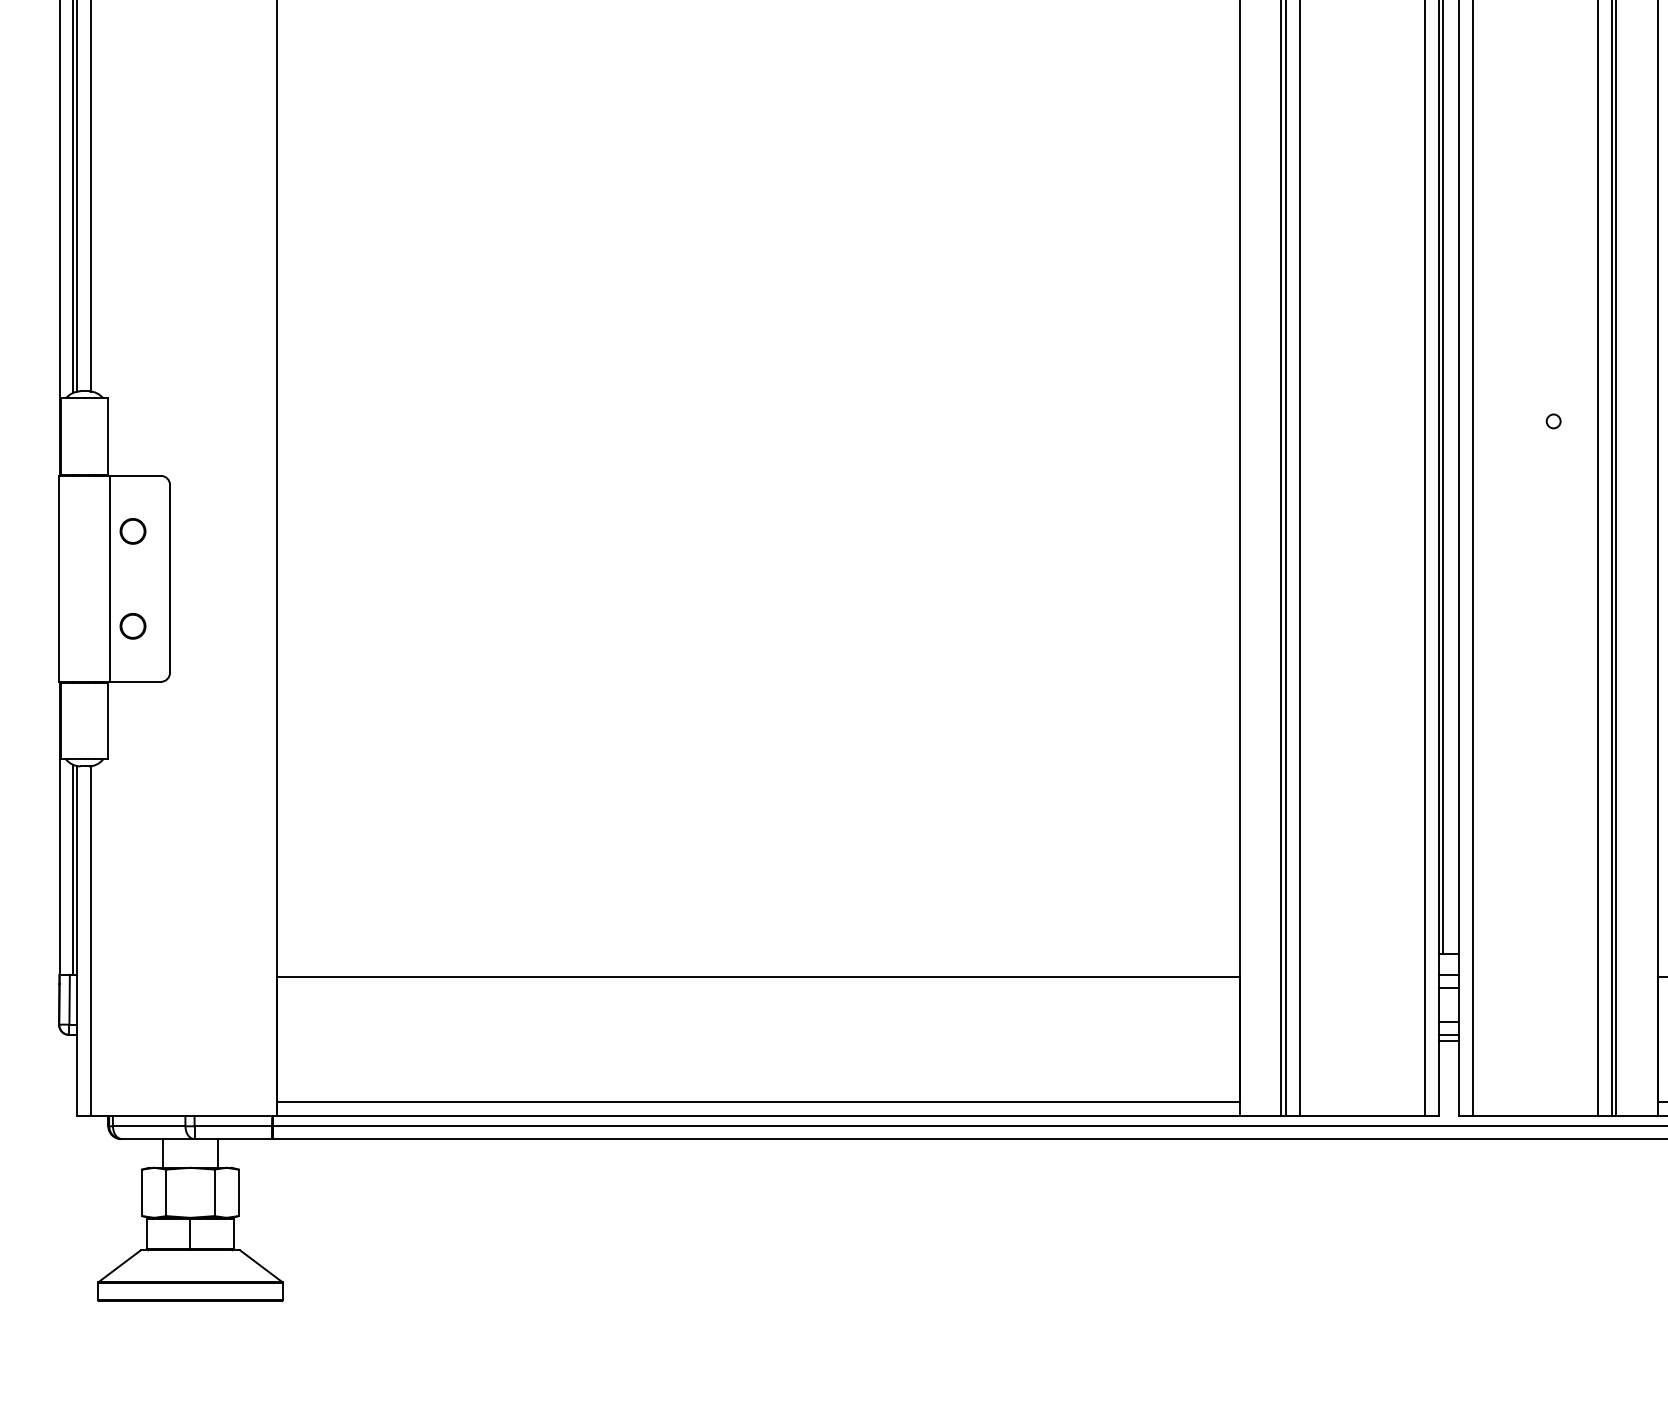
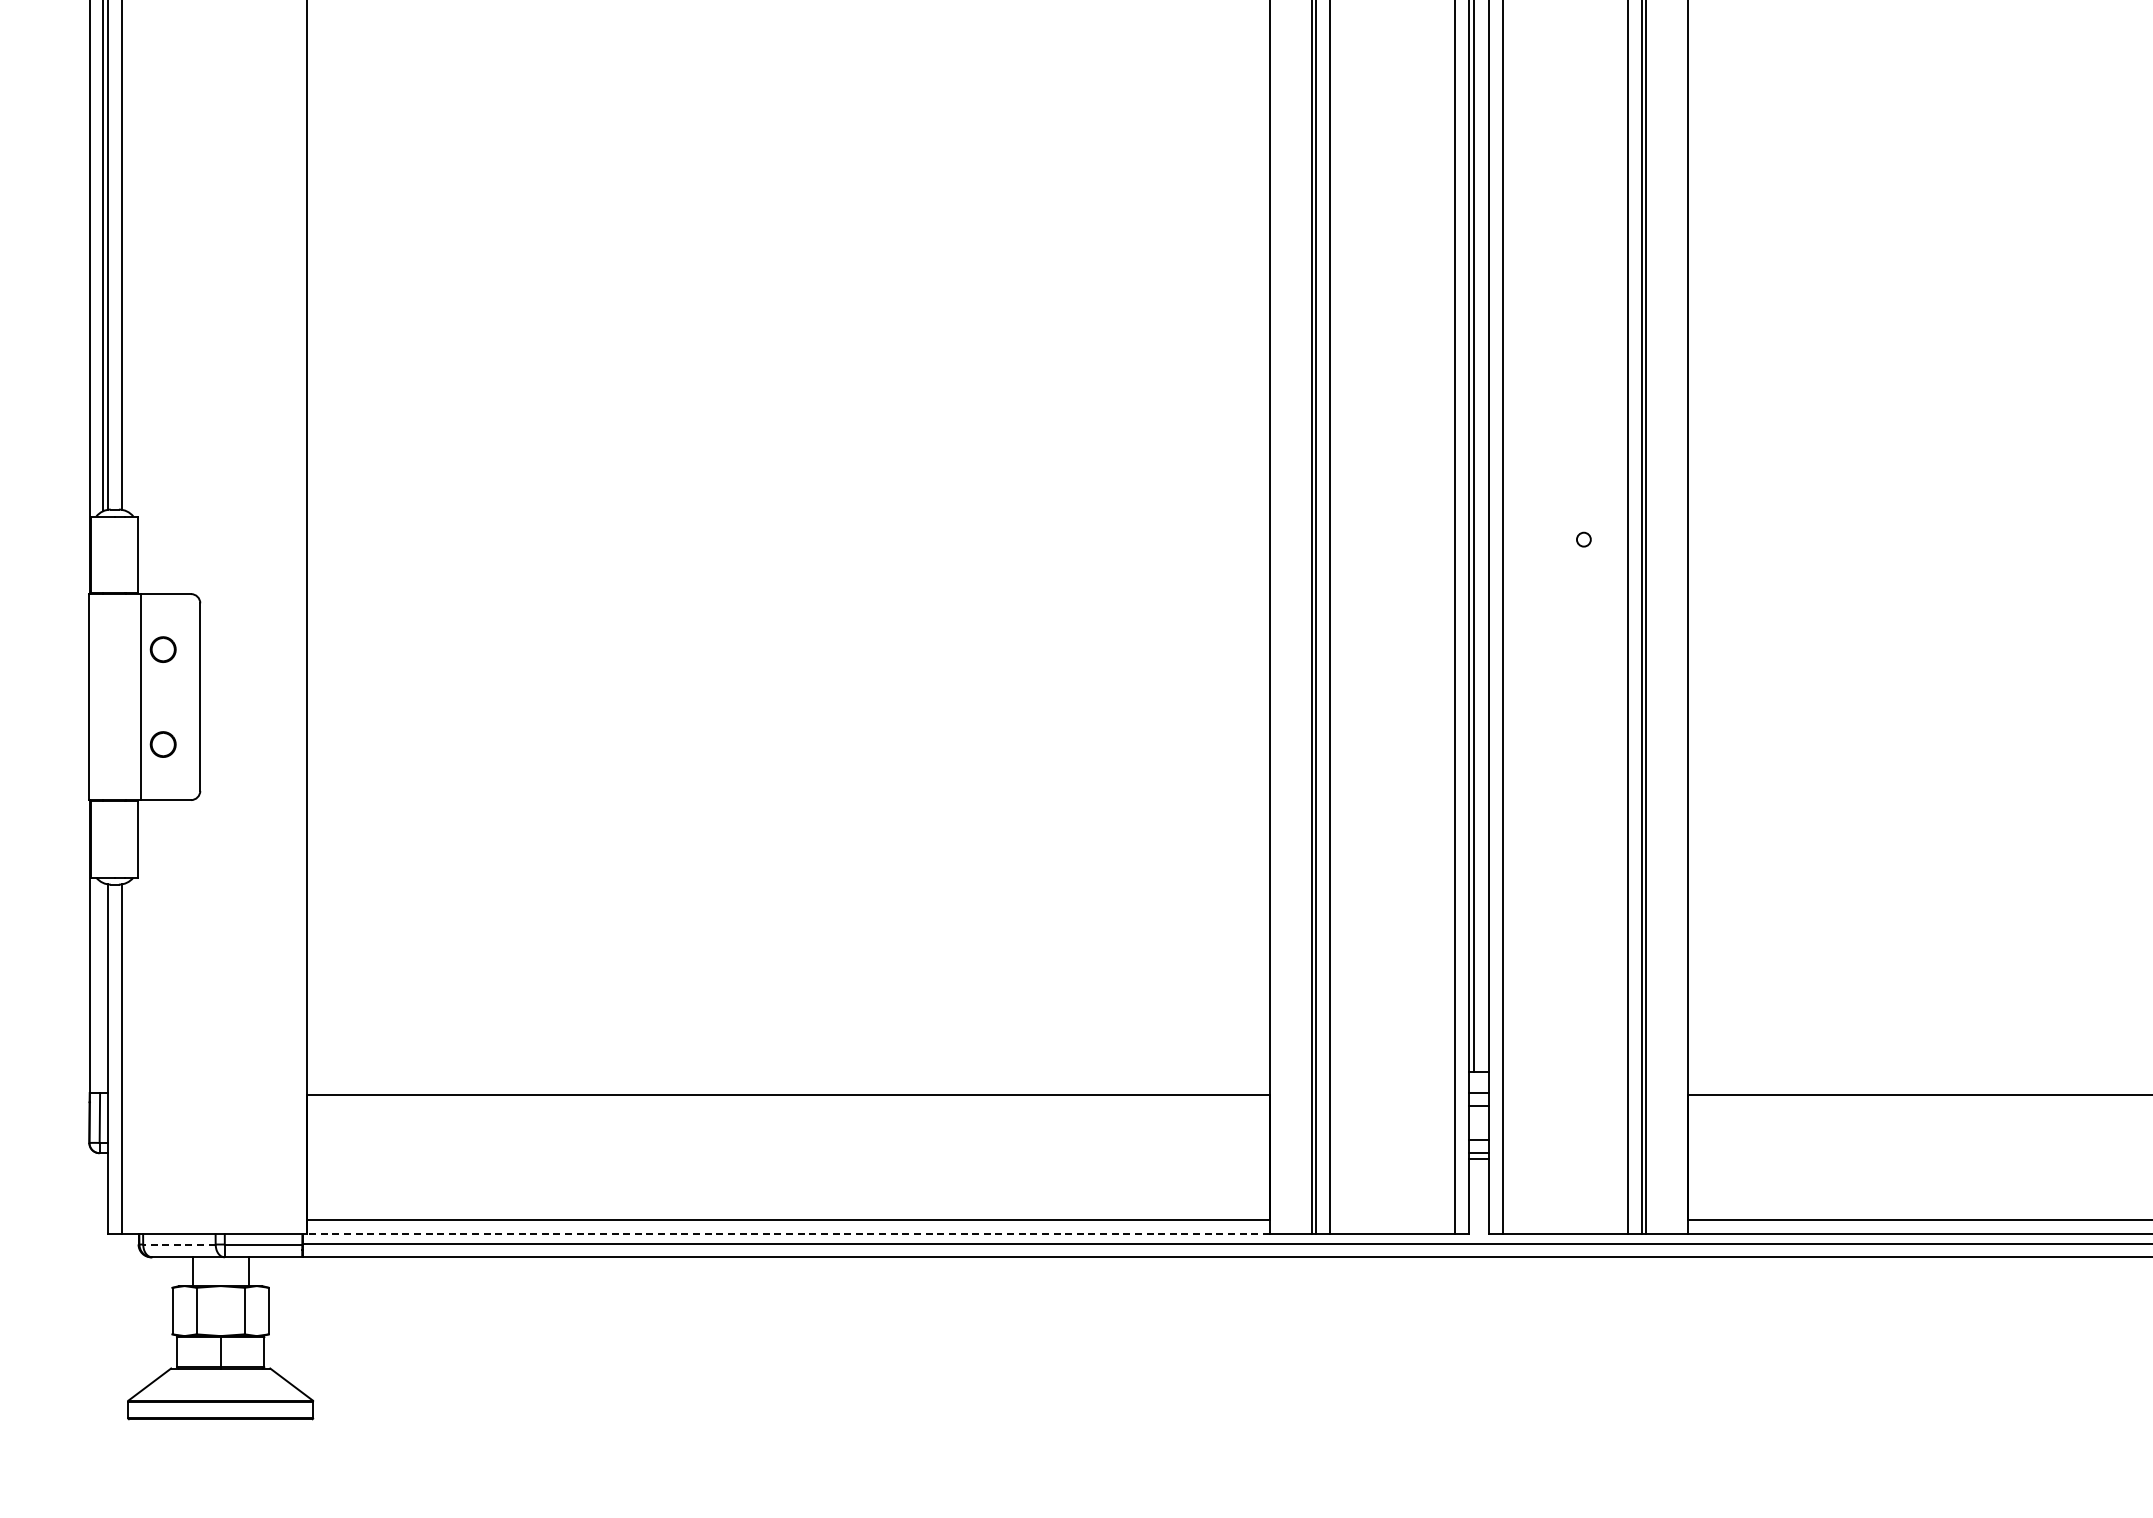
line: (72, 869) -> (102, 987), removed
line: (758, 1116) -> (788, 1234), solid -> dashed
line: (148, 1126) -> (178, 1244), solid -> dashed

